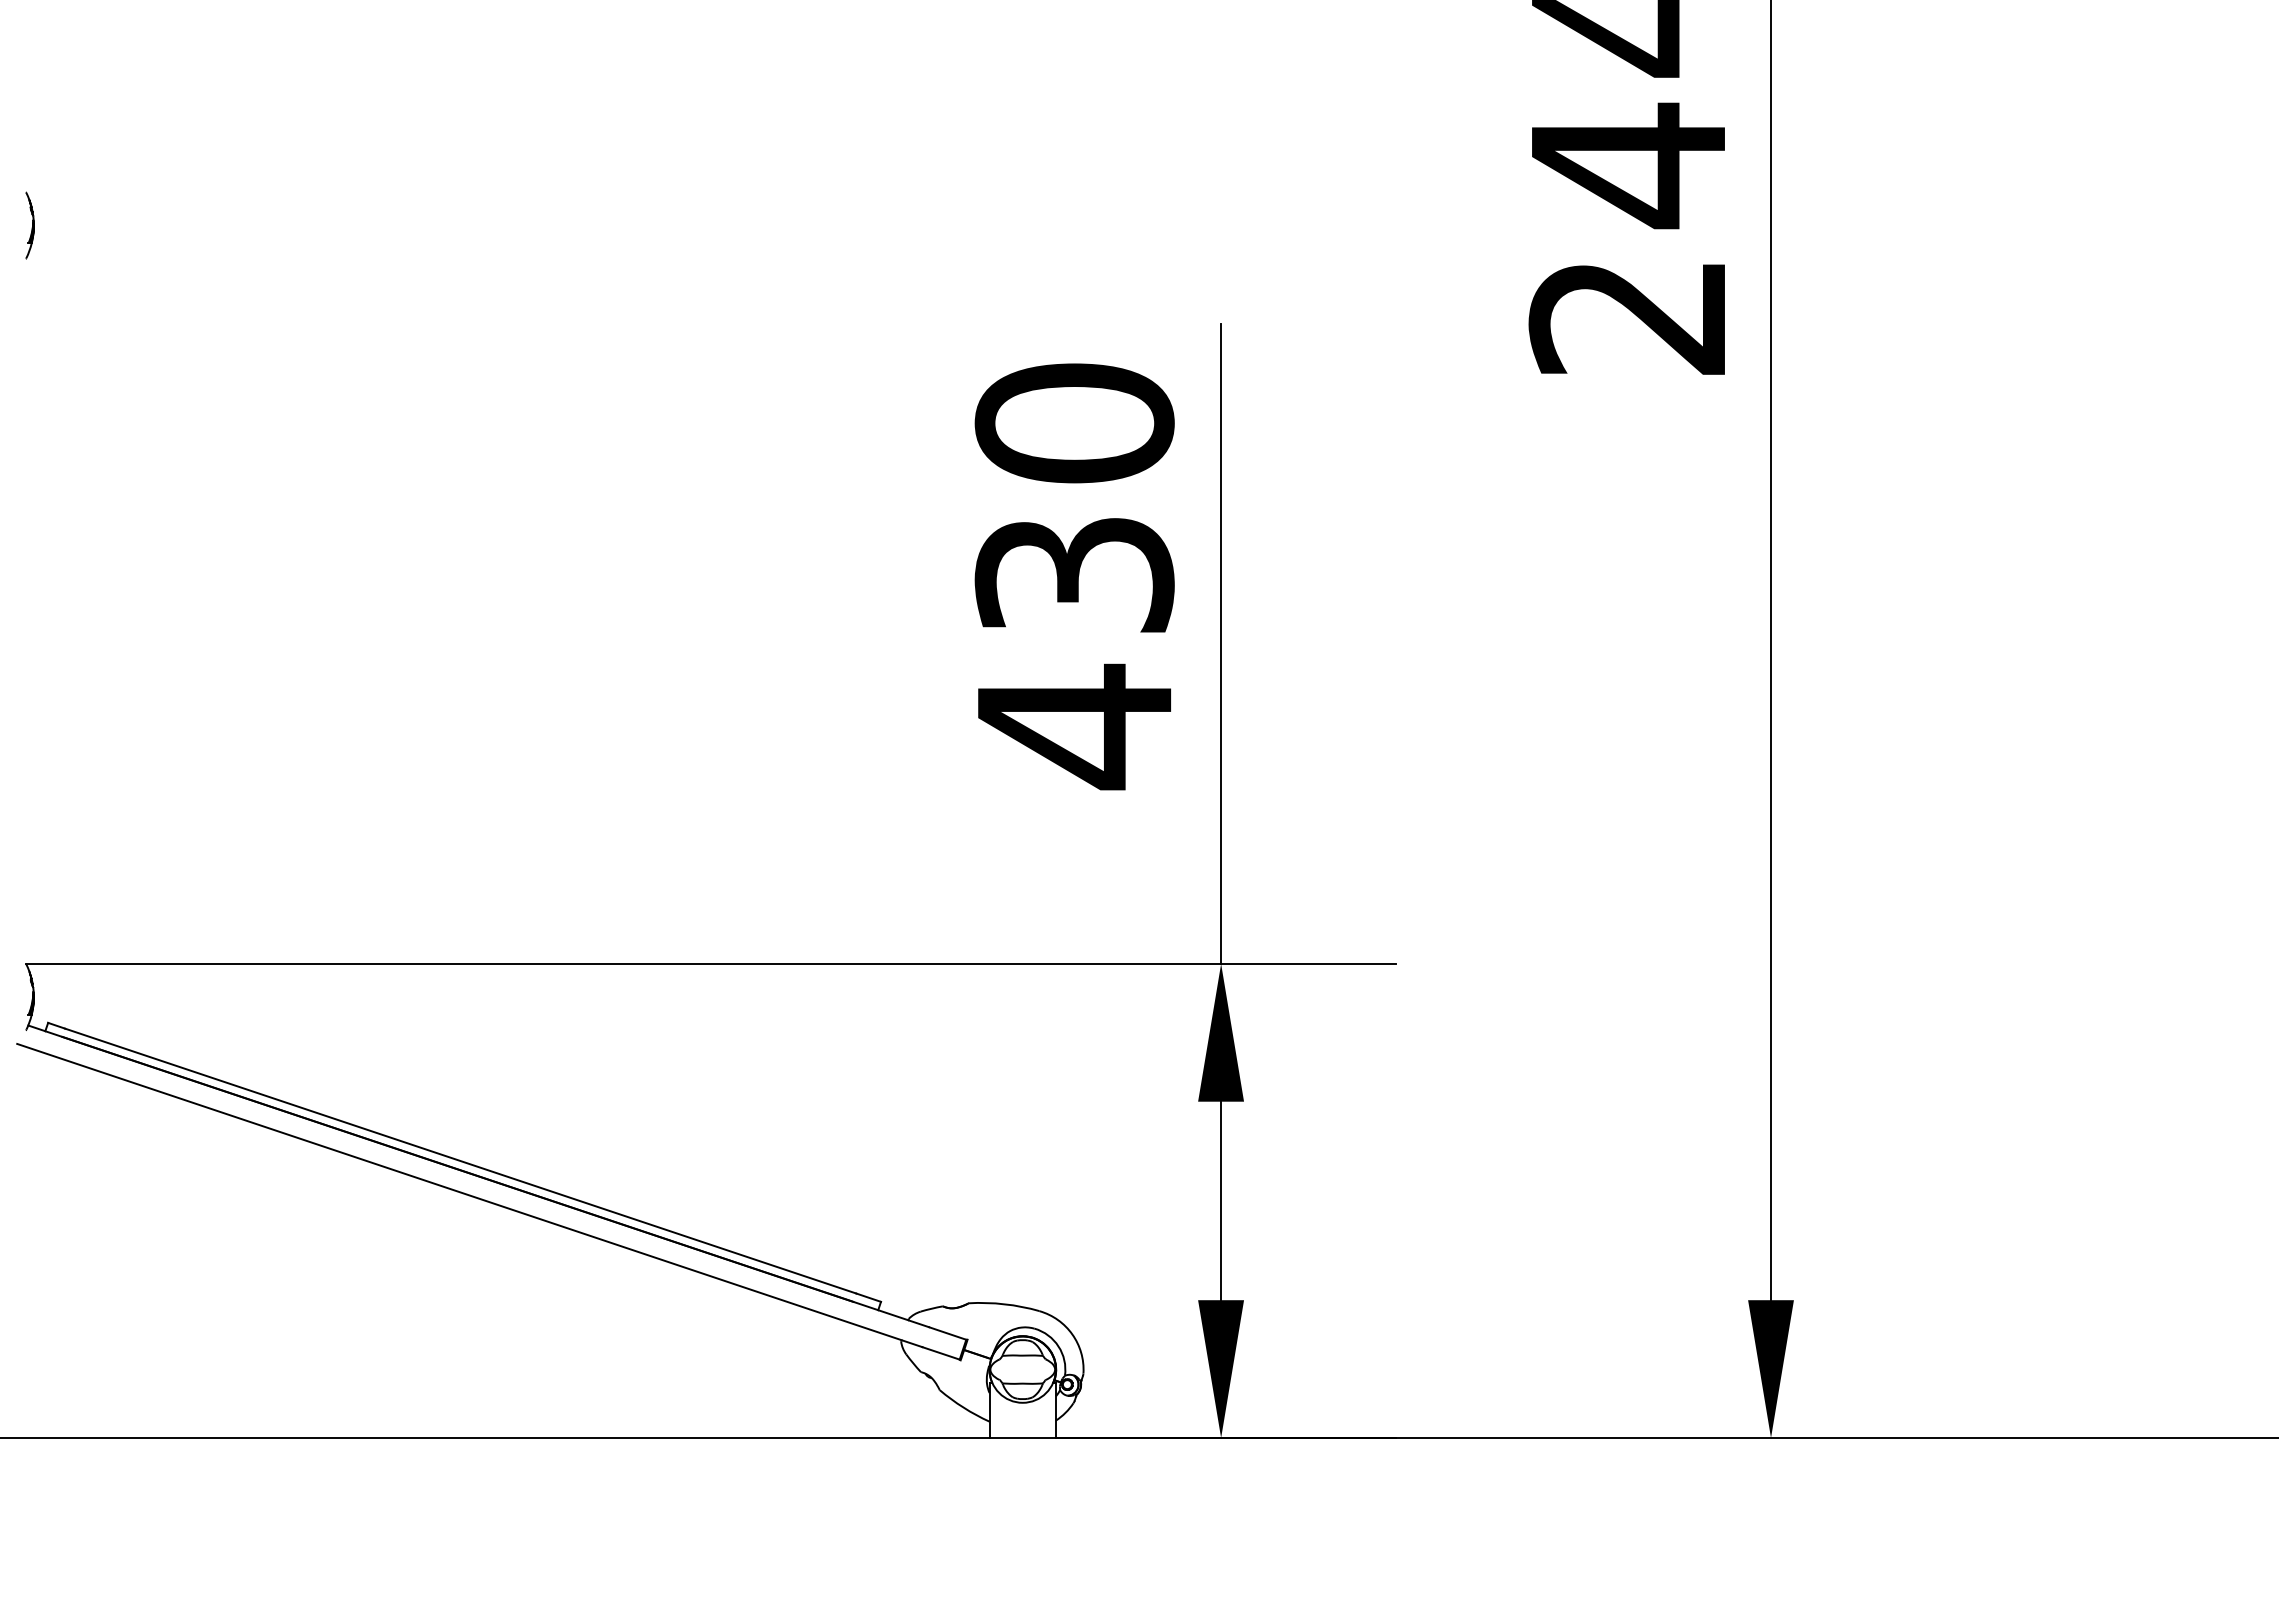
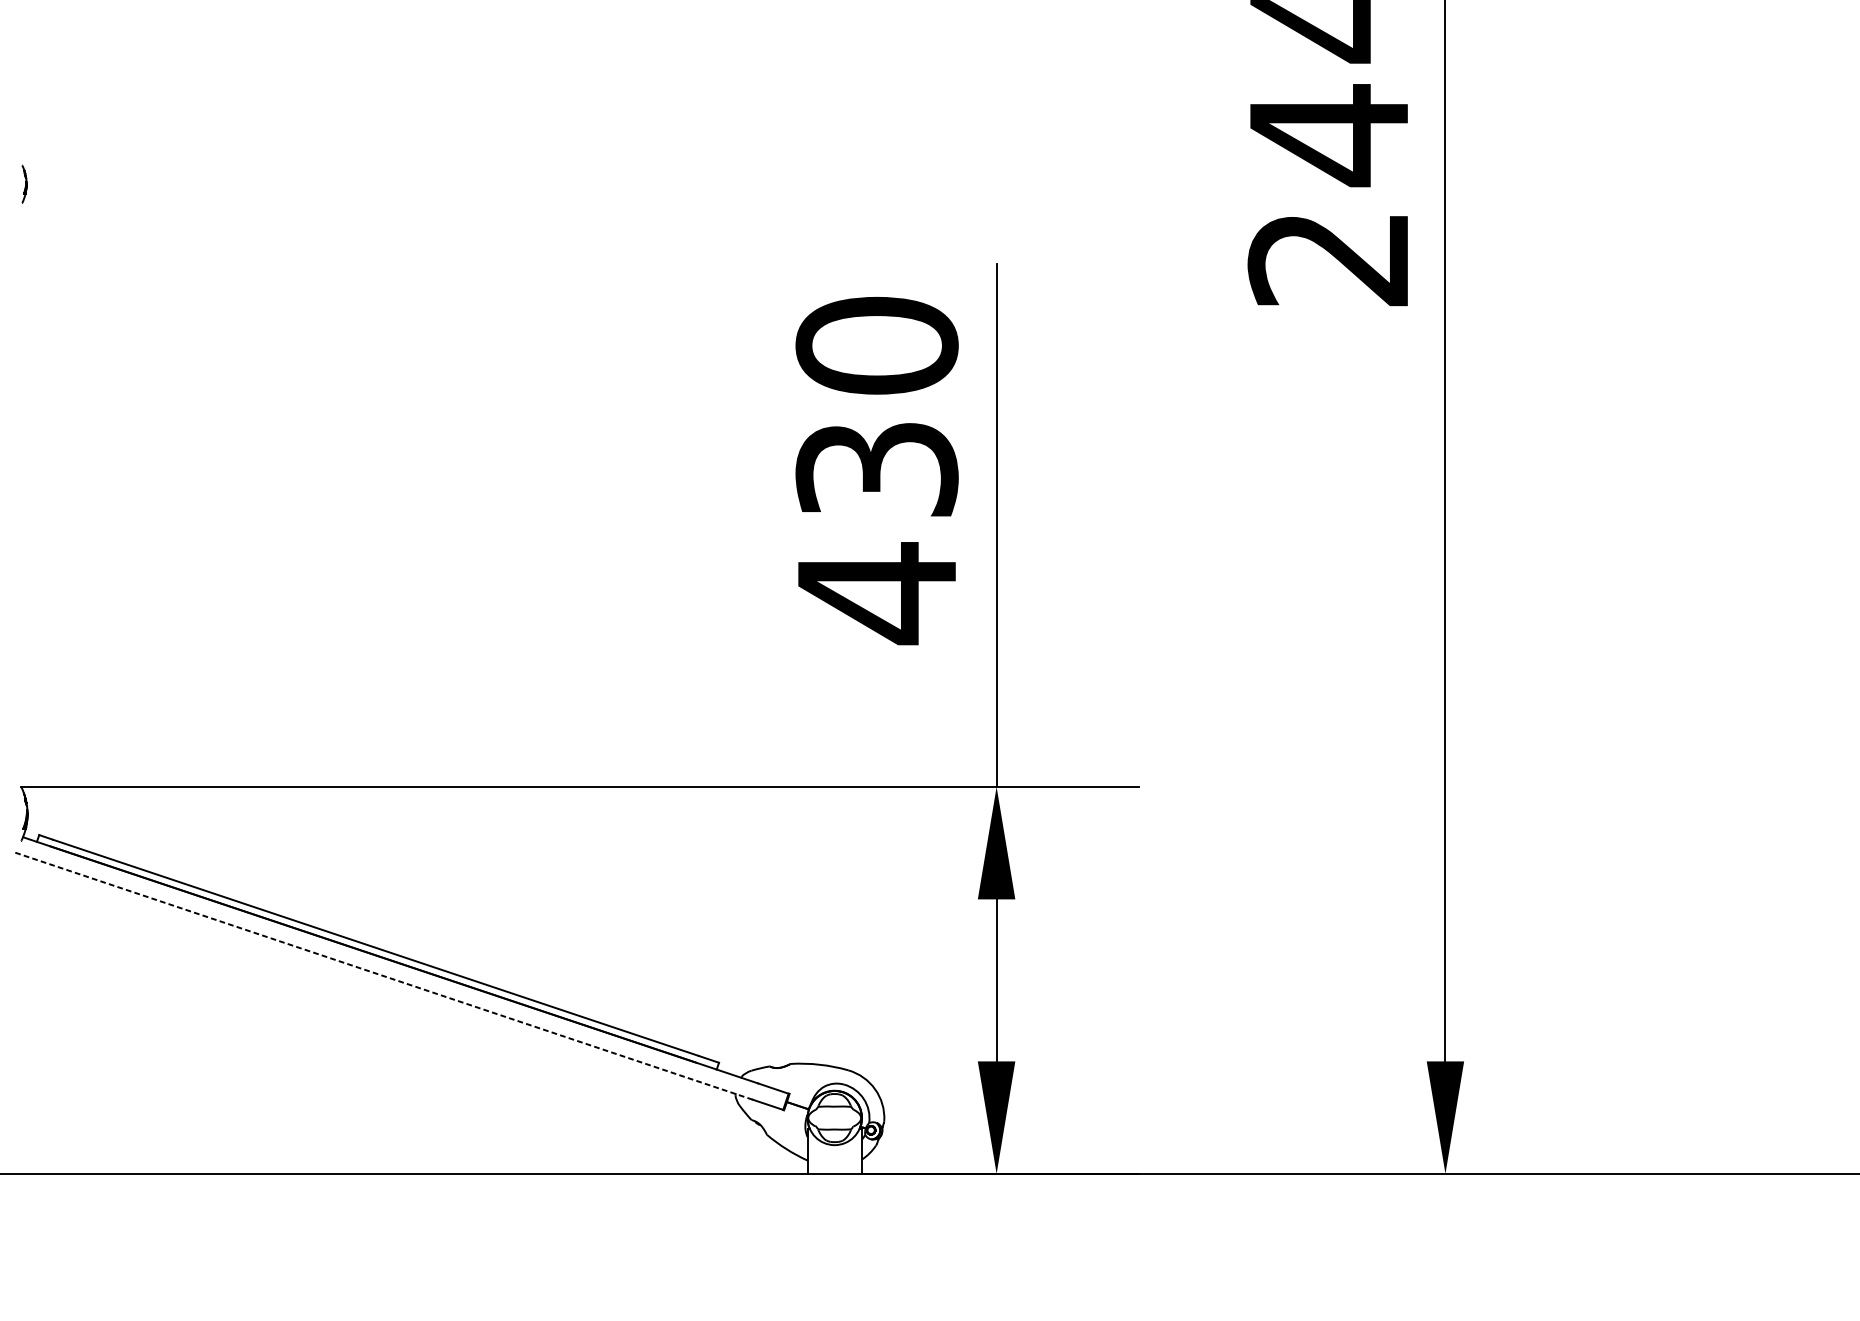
part: (29, 225) -> (24, 184), size x0.7
line: (469, 1195) -> (383, 975), solid -> dashed

